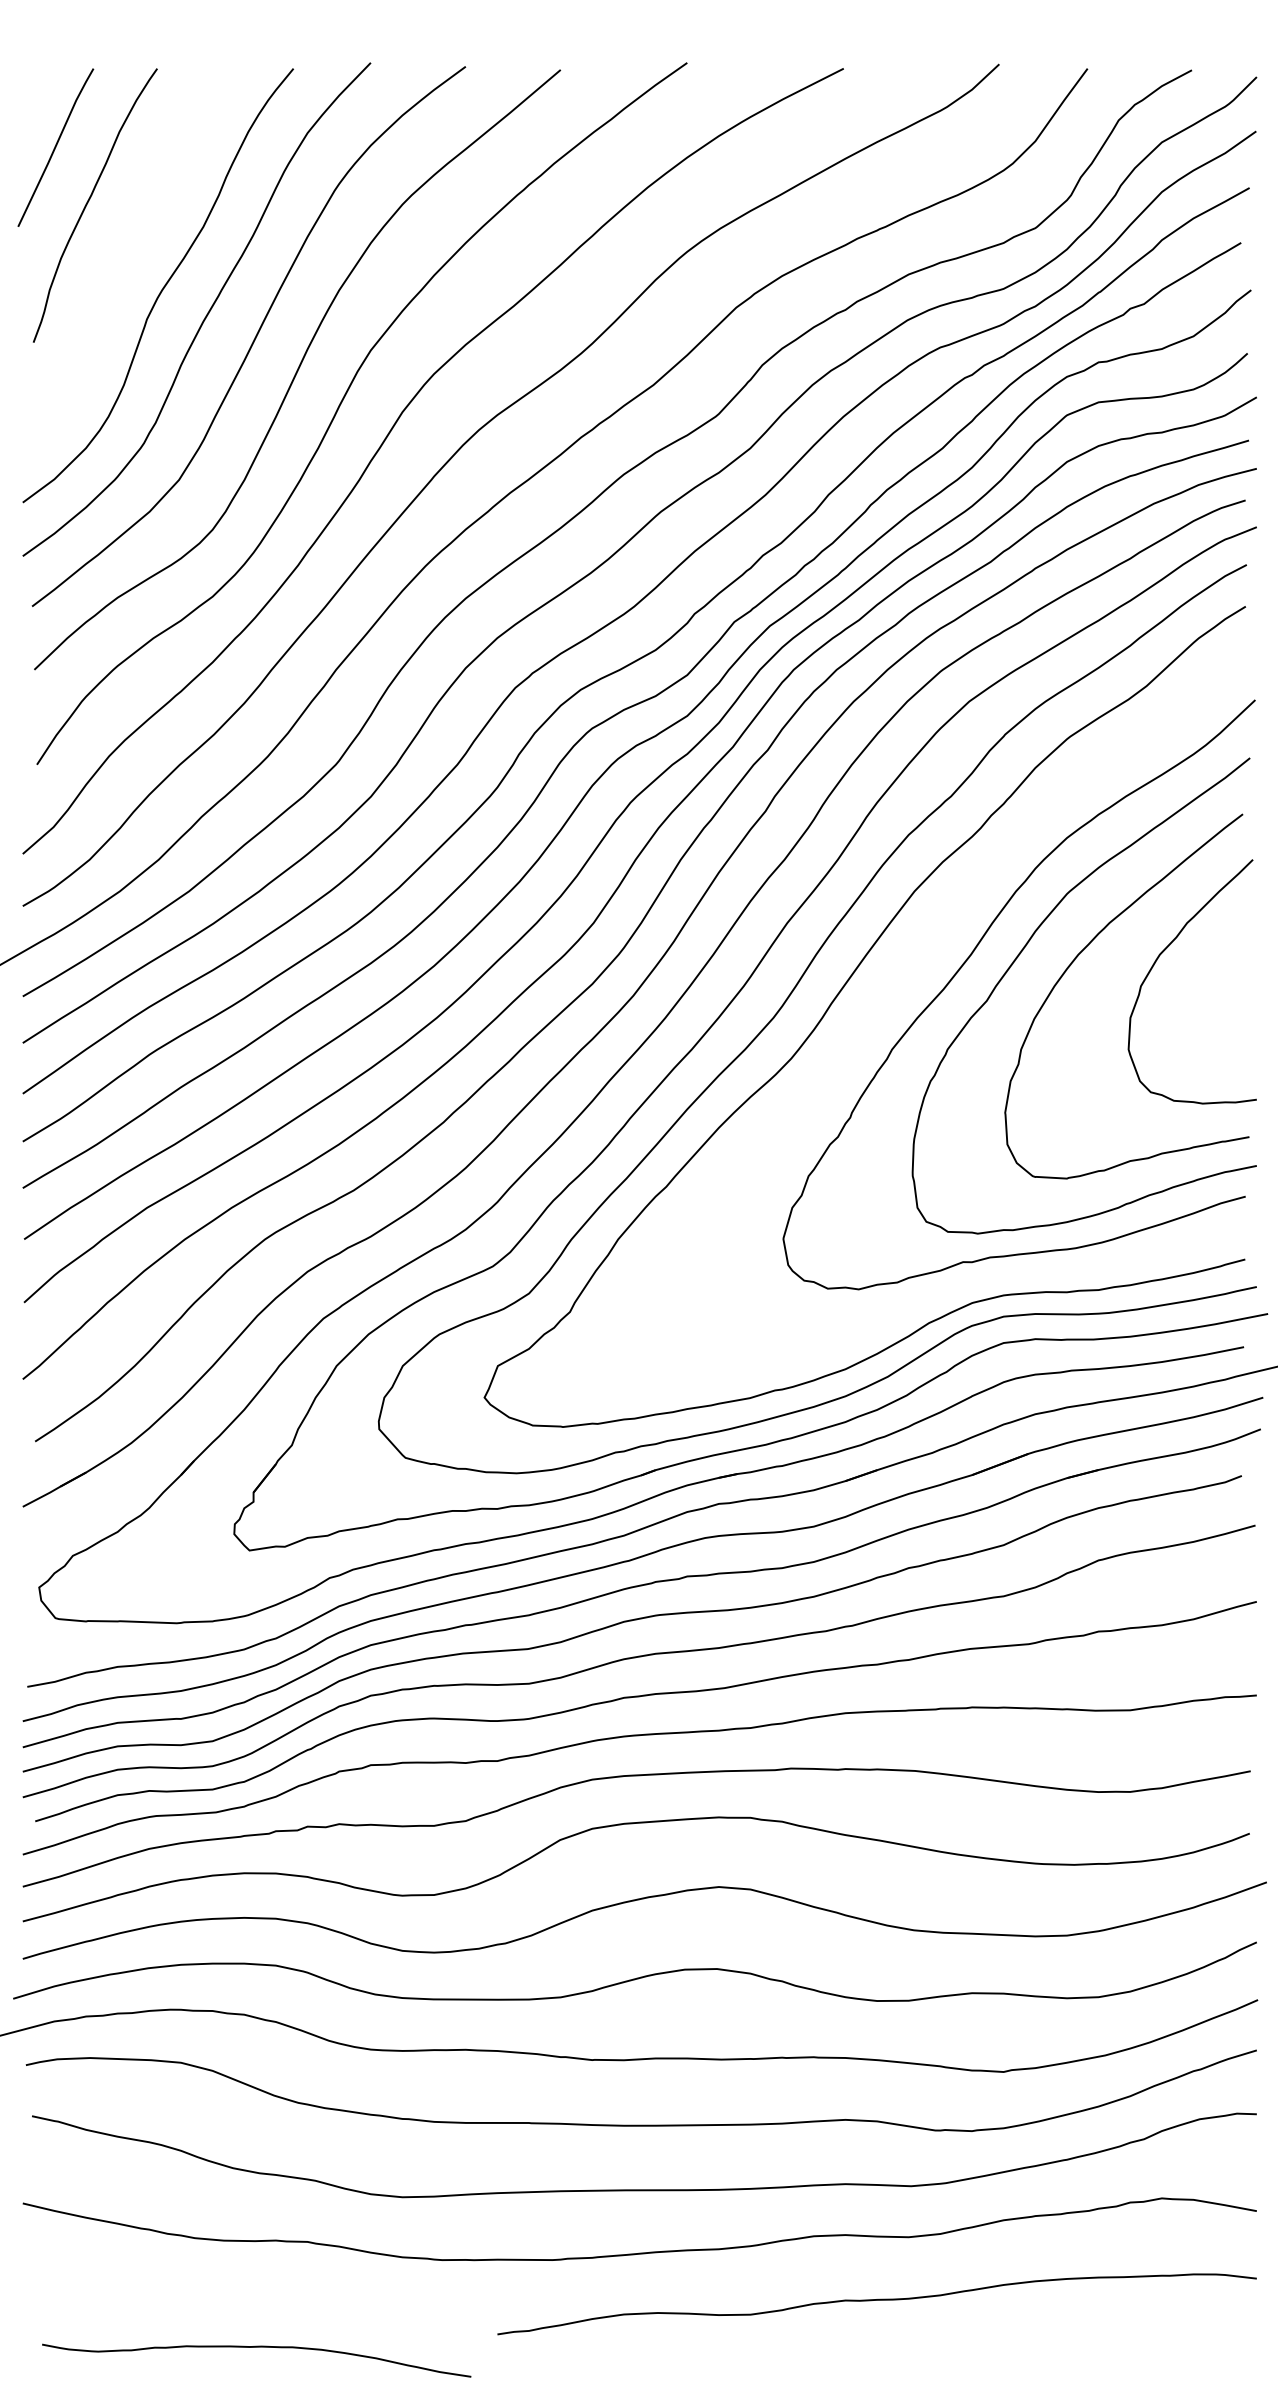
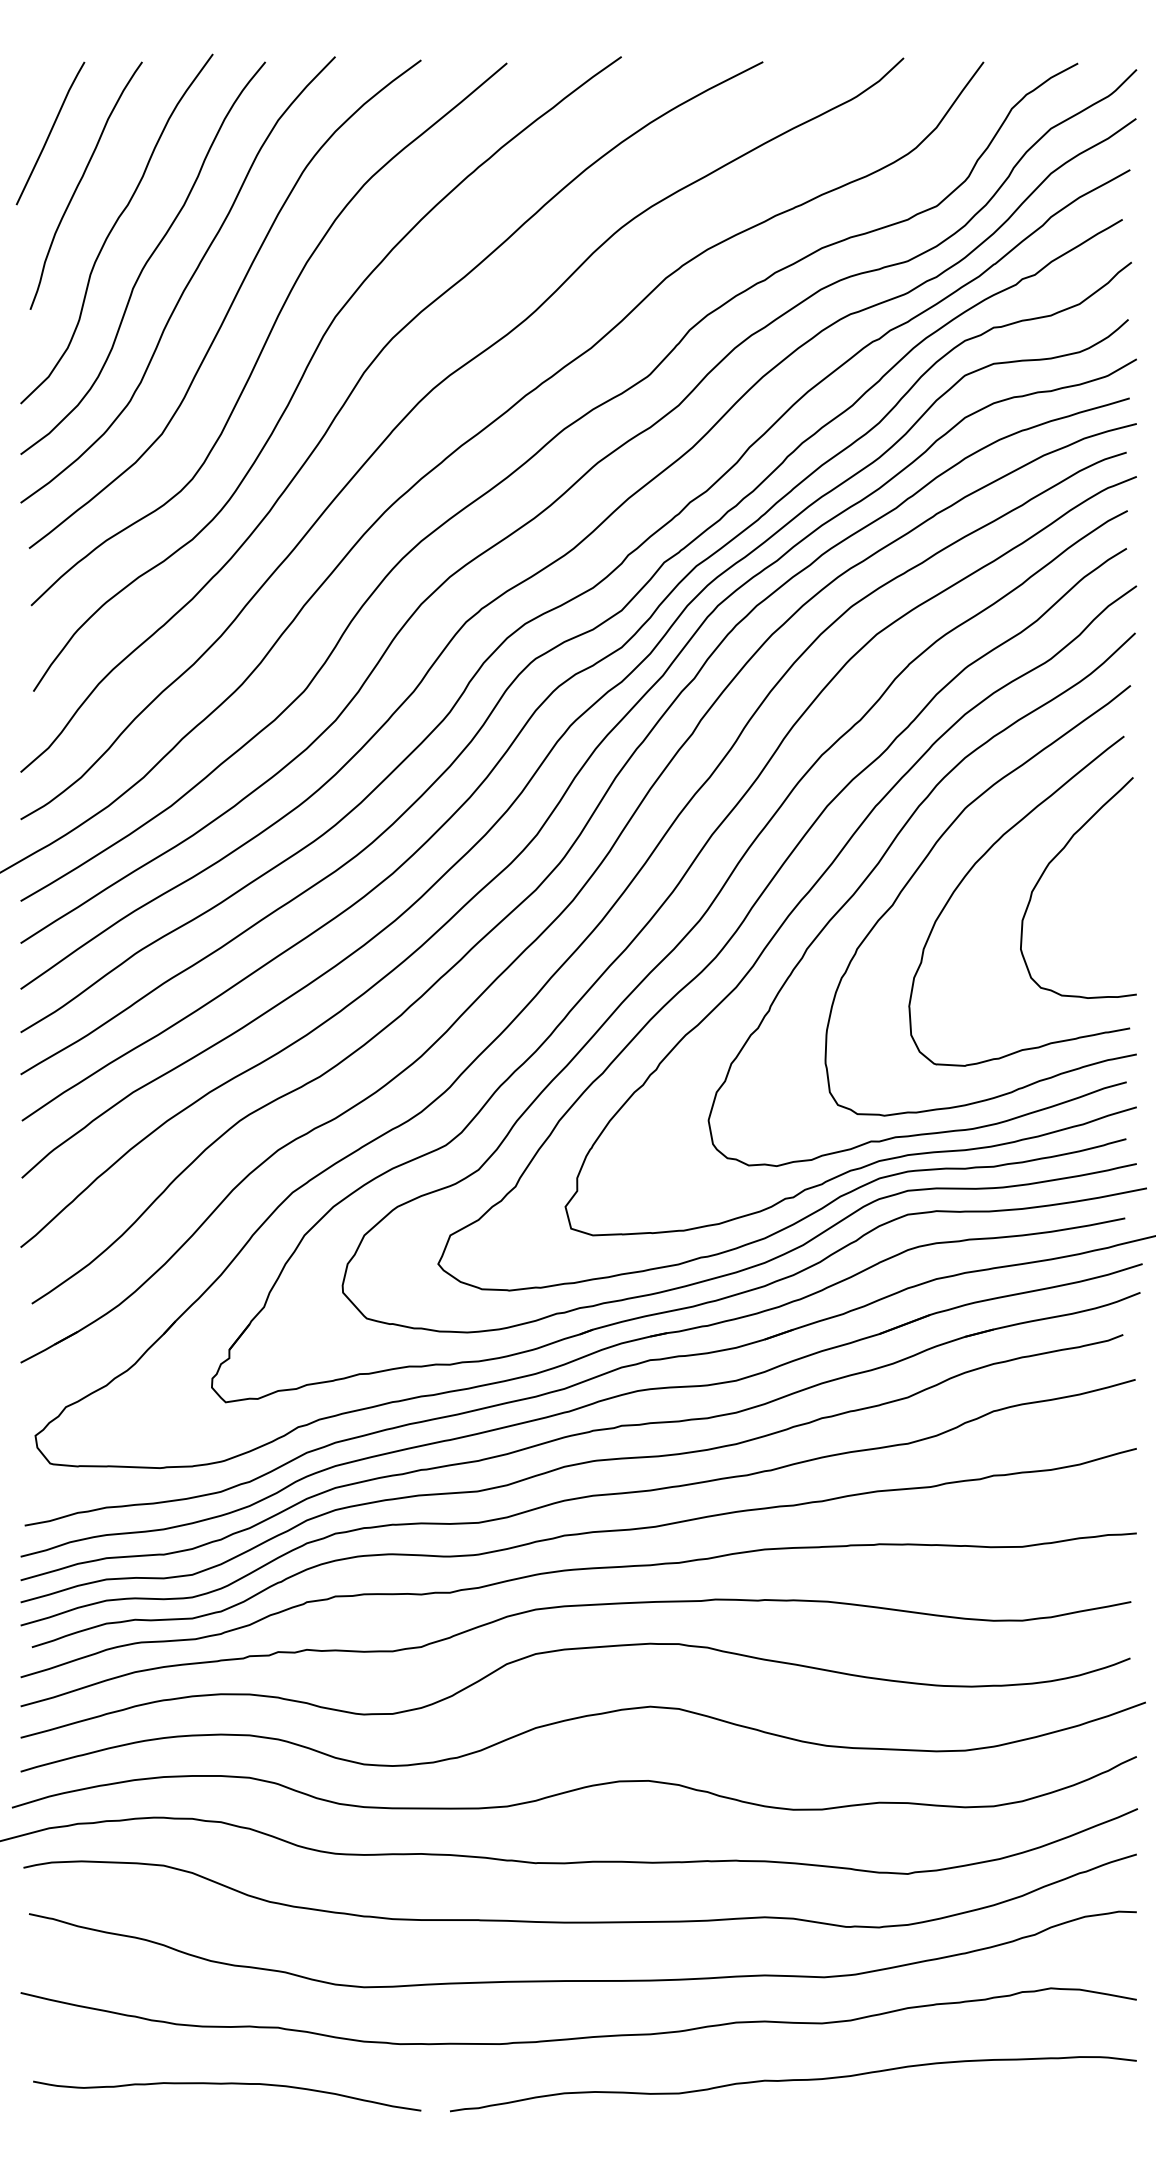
curve: (126, 251) -> (114, 227), added
curve: (902, 978) -> (816, 884), added
curve: (257, 2347) -> (227, 2084), moved

